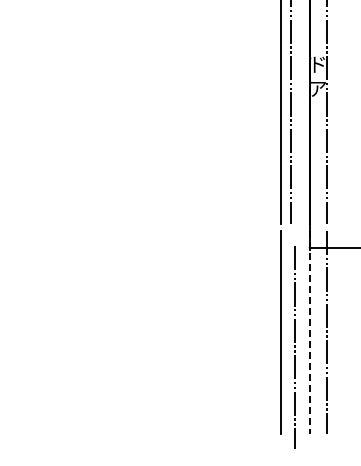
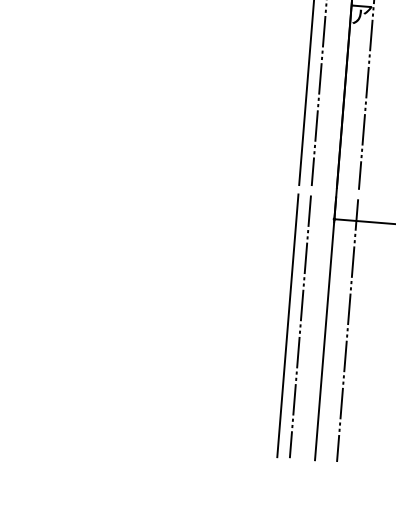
line: (310, 332) -> (326, 329), dashed -> solid
line: (294, 347) -> (300, 327), moved

